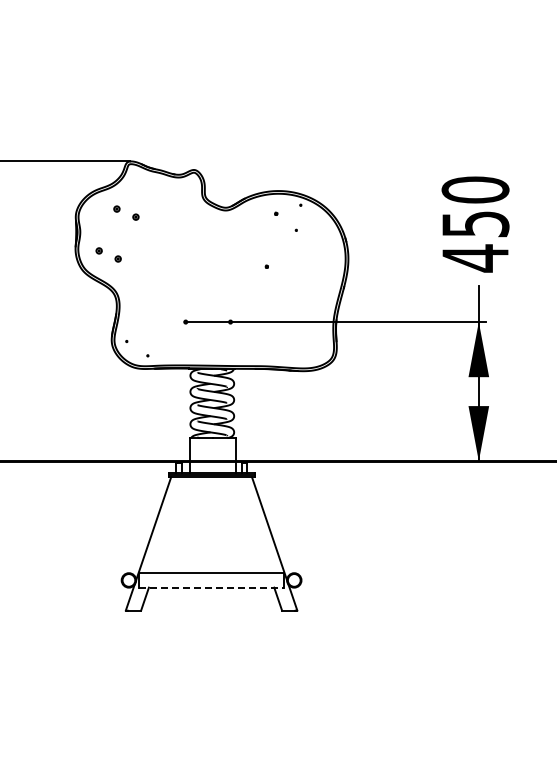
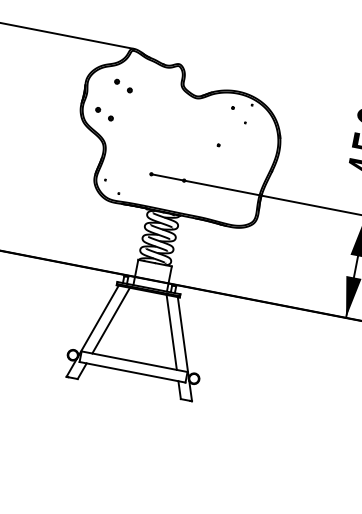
line: (169, 525) -> (110, 320), added
line: (252, 525) -> (171, 332), added
line: (212, 587) -> (133, 372), dashed -> solid

